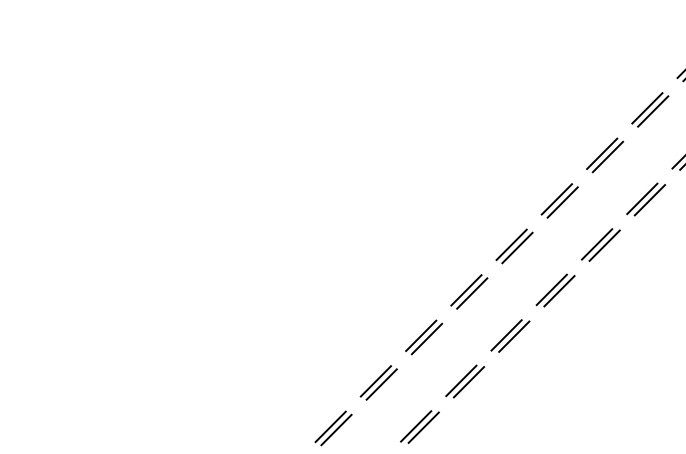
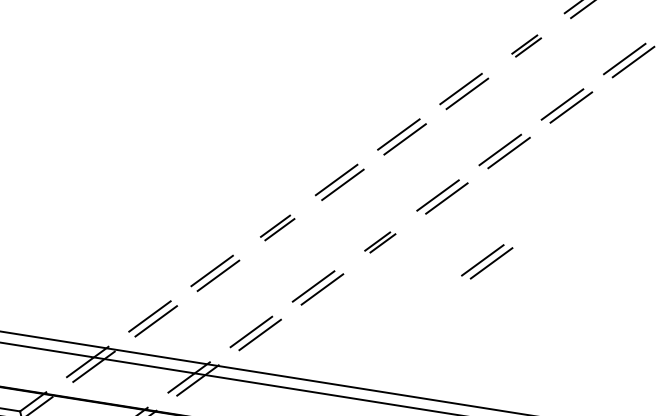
part: (605, 155) -> (526, 46), size x0.6
part: (510, 335) -> (380, 241), size x0.6
part: (424, 337) -> (278, 228), size x0.7
part: (600, 337) -> (486, 261), added

